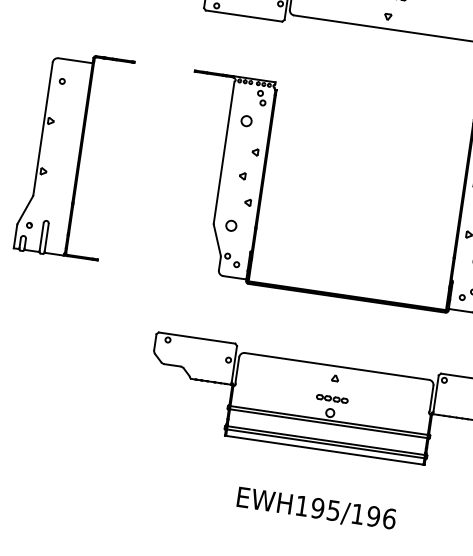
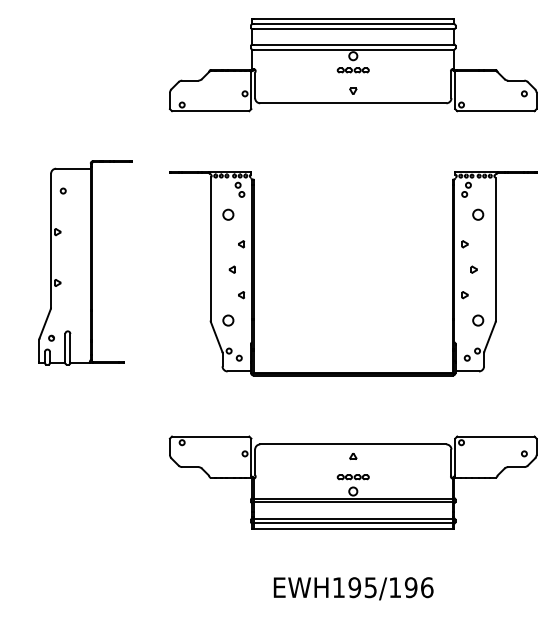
part: (73, 155) -> (85, 262), moved

